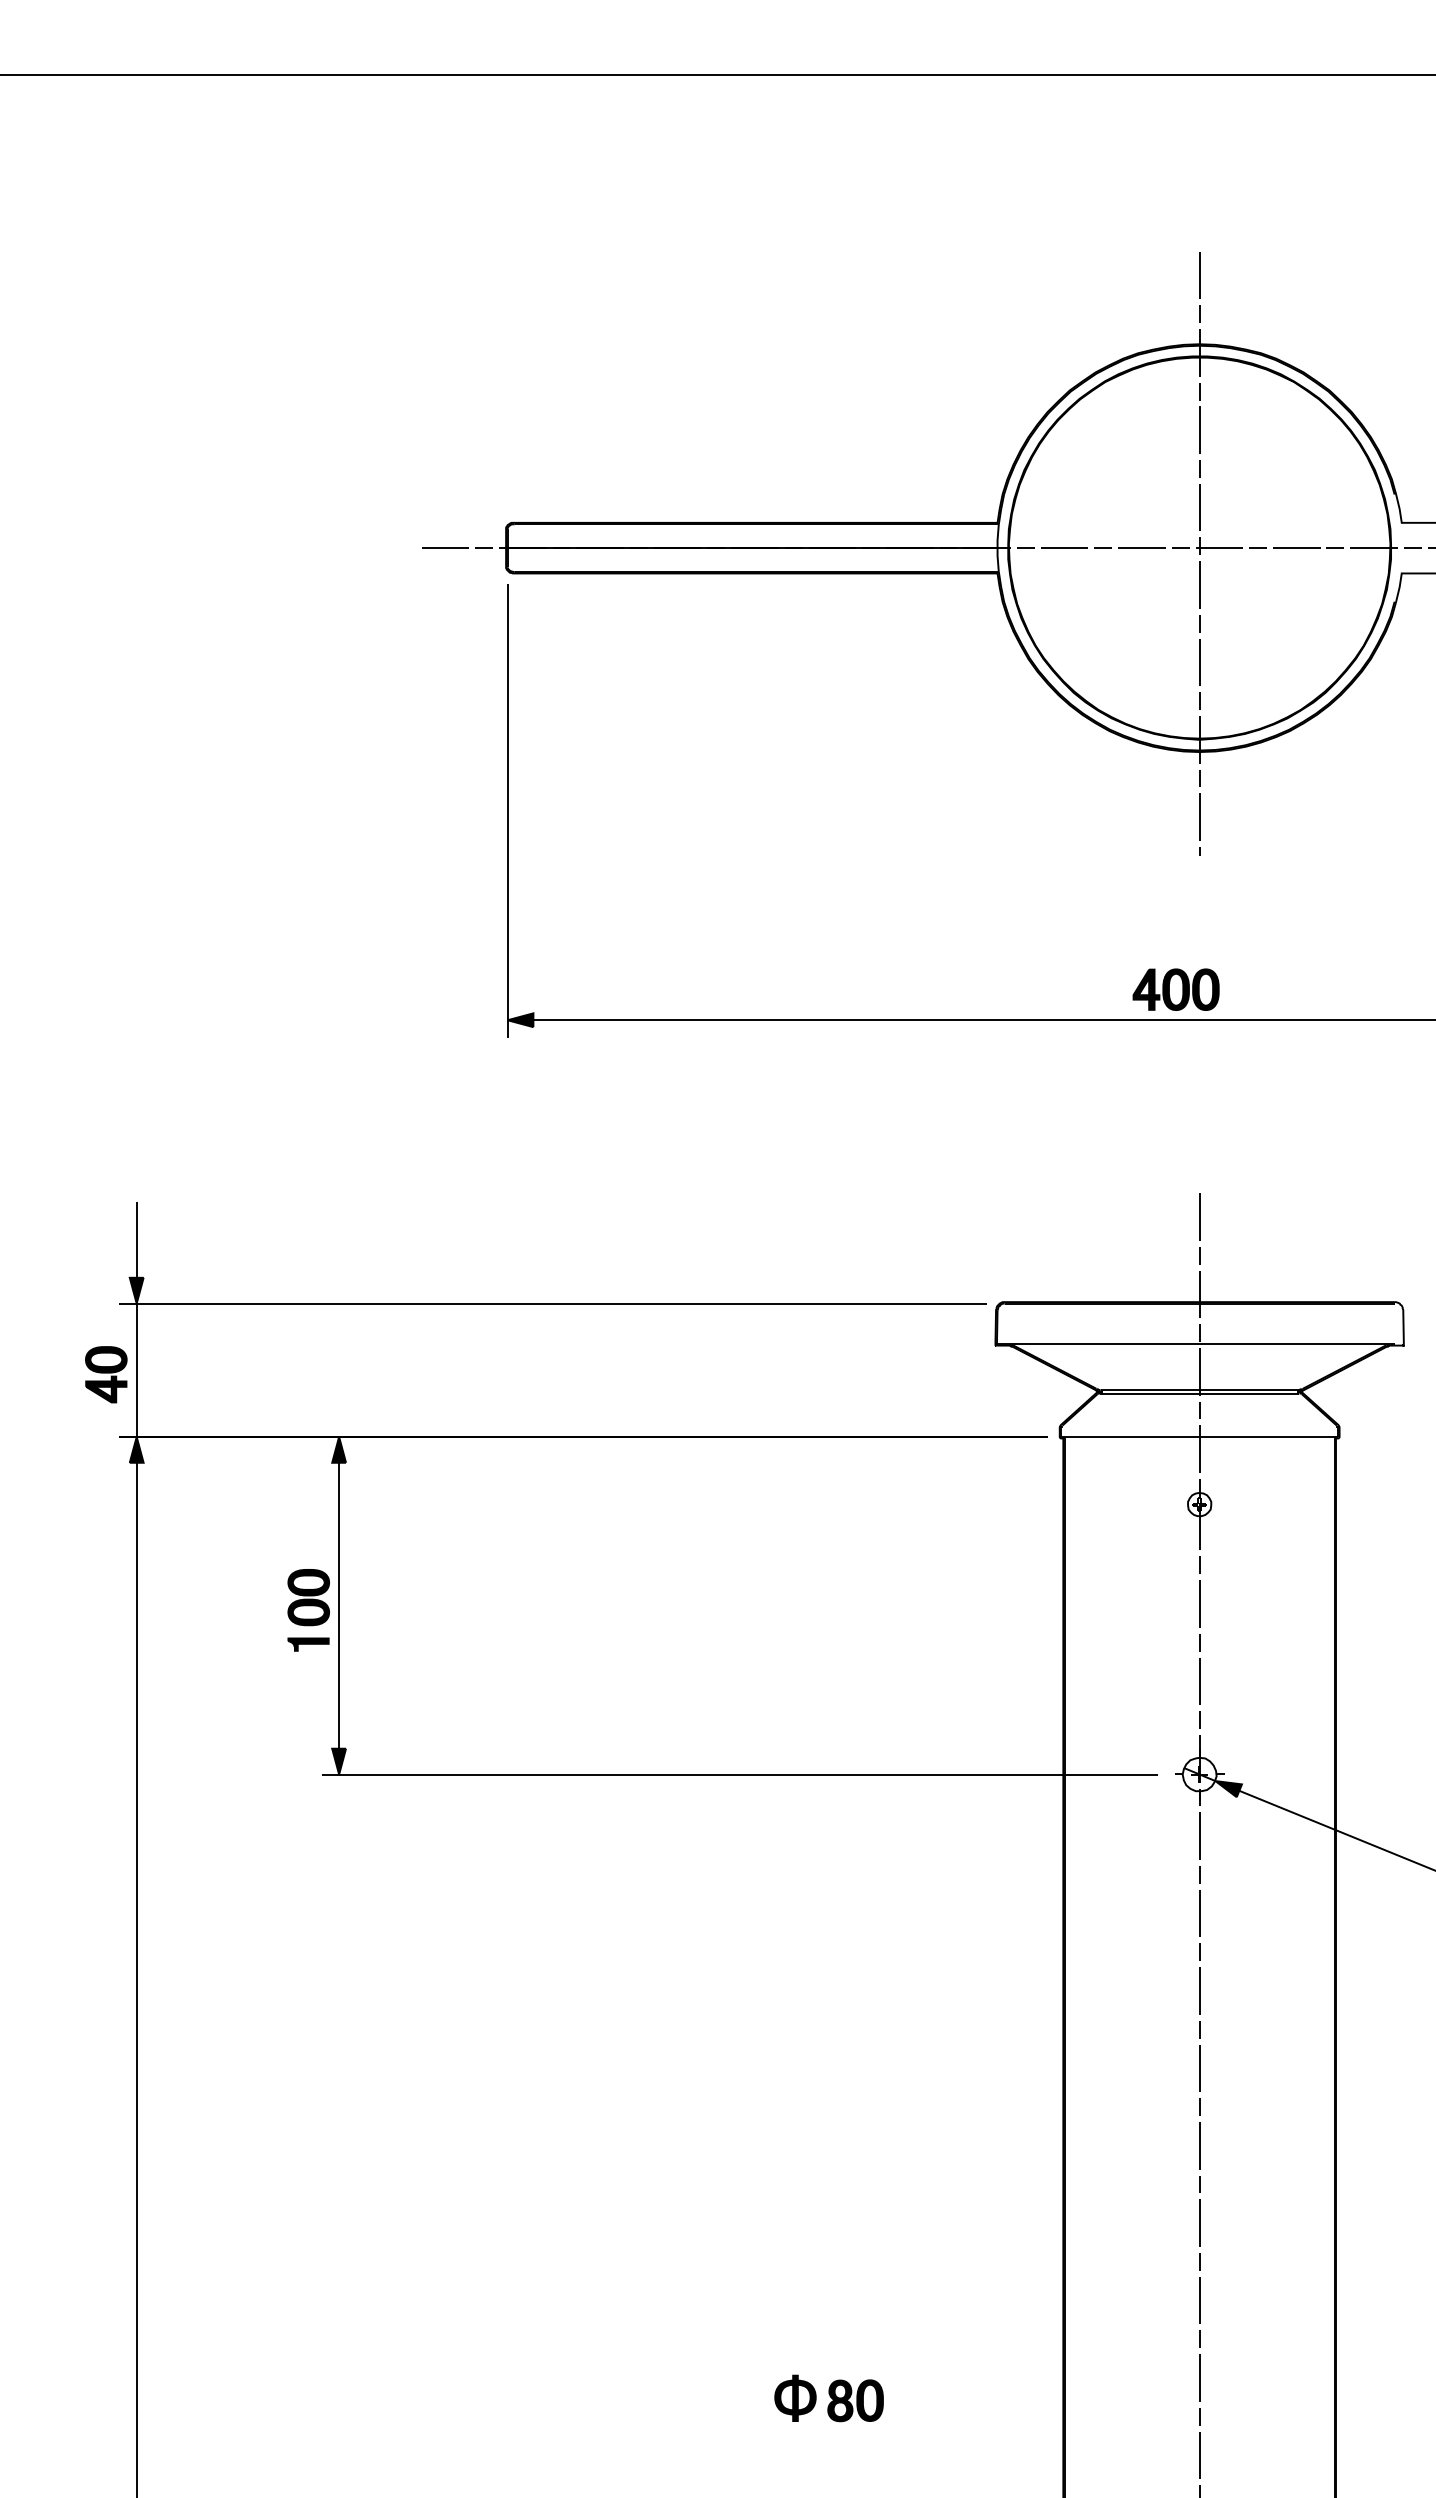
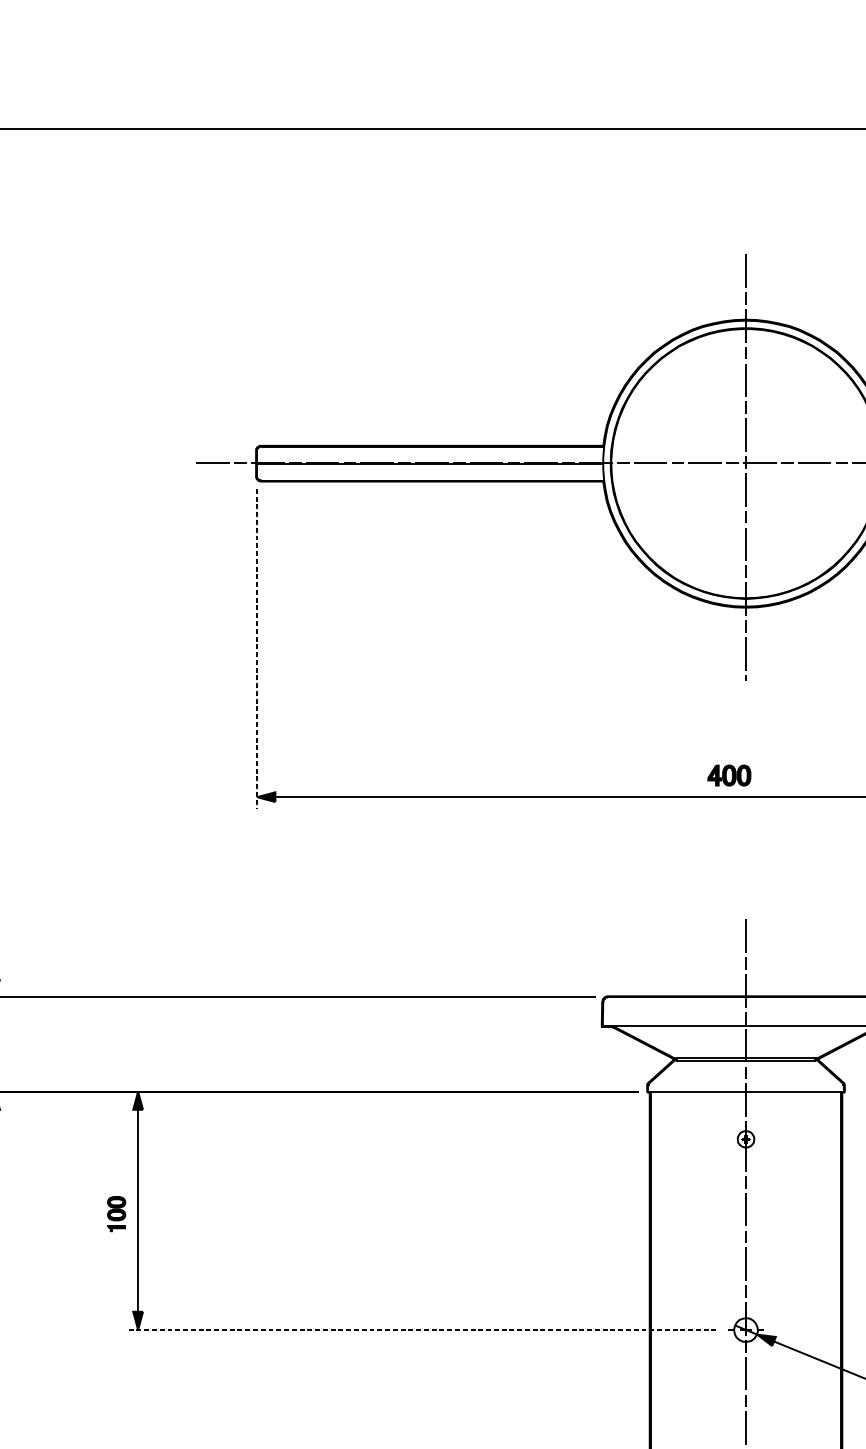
line: (507, 810) -> (257, 649), solid -> dashed
part: (1175, 989) -> (728, 775), size x0.7
part: (308, 1610) -> (116, 1214), size x0.6
line: (739, 1774) -> (420, 1329), solid -> dashed

